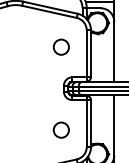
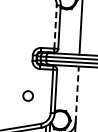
circle: (60, 46) -> (31, 18), removed
line: (86, 53) -> (55, 26), solid -> dashed
line: (114, 124) -> (77, 93), solid -> dashed
circle: (60, 129) -> (27, 95), size x0.7

